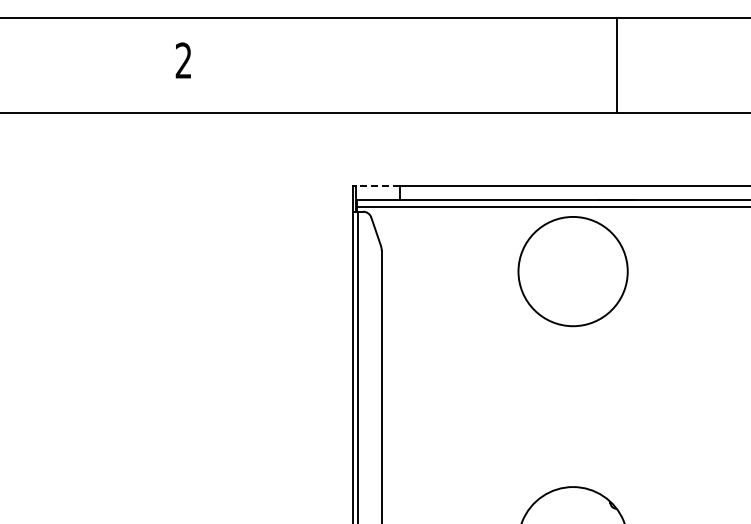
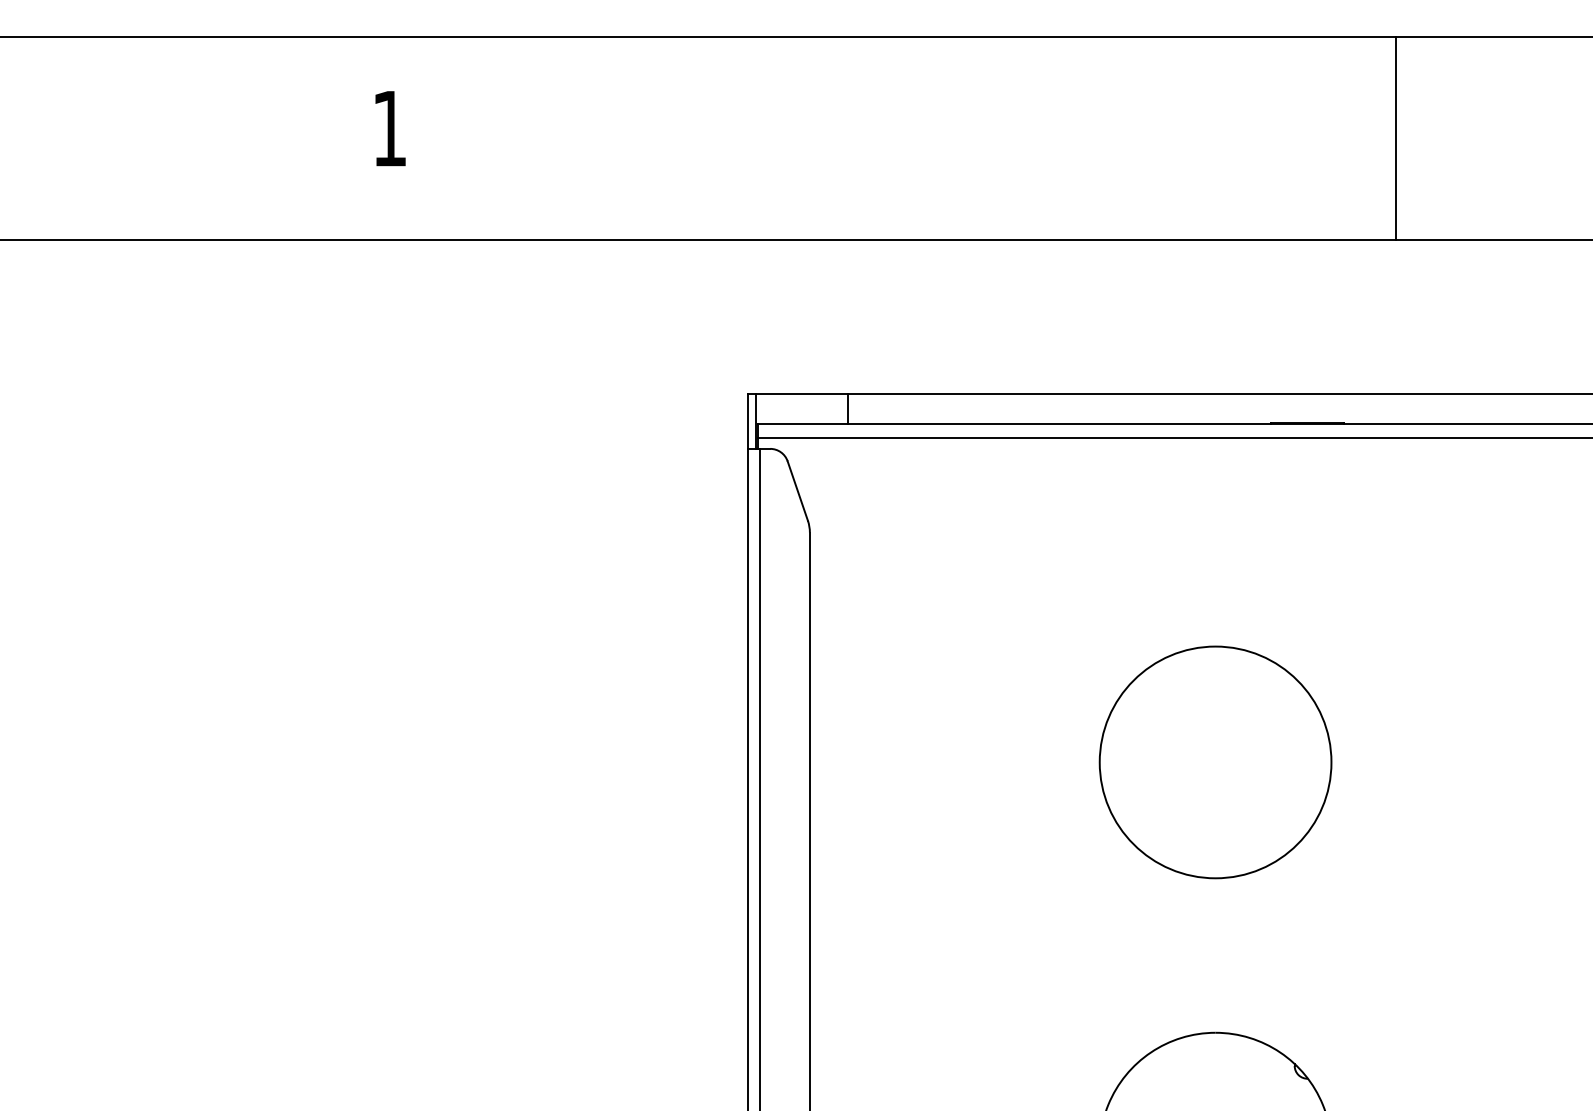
text: (183, 60) -> (389, 128), 2 -> 1
line: (617, 65) -> (1396, 138), moved
line: (378, 185) -> (802, 393), dashed -> solid
circle: (572, 271) -> (1214, 762), moved

